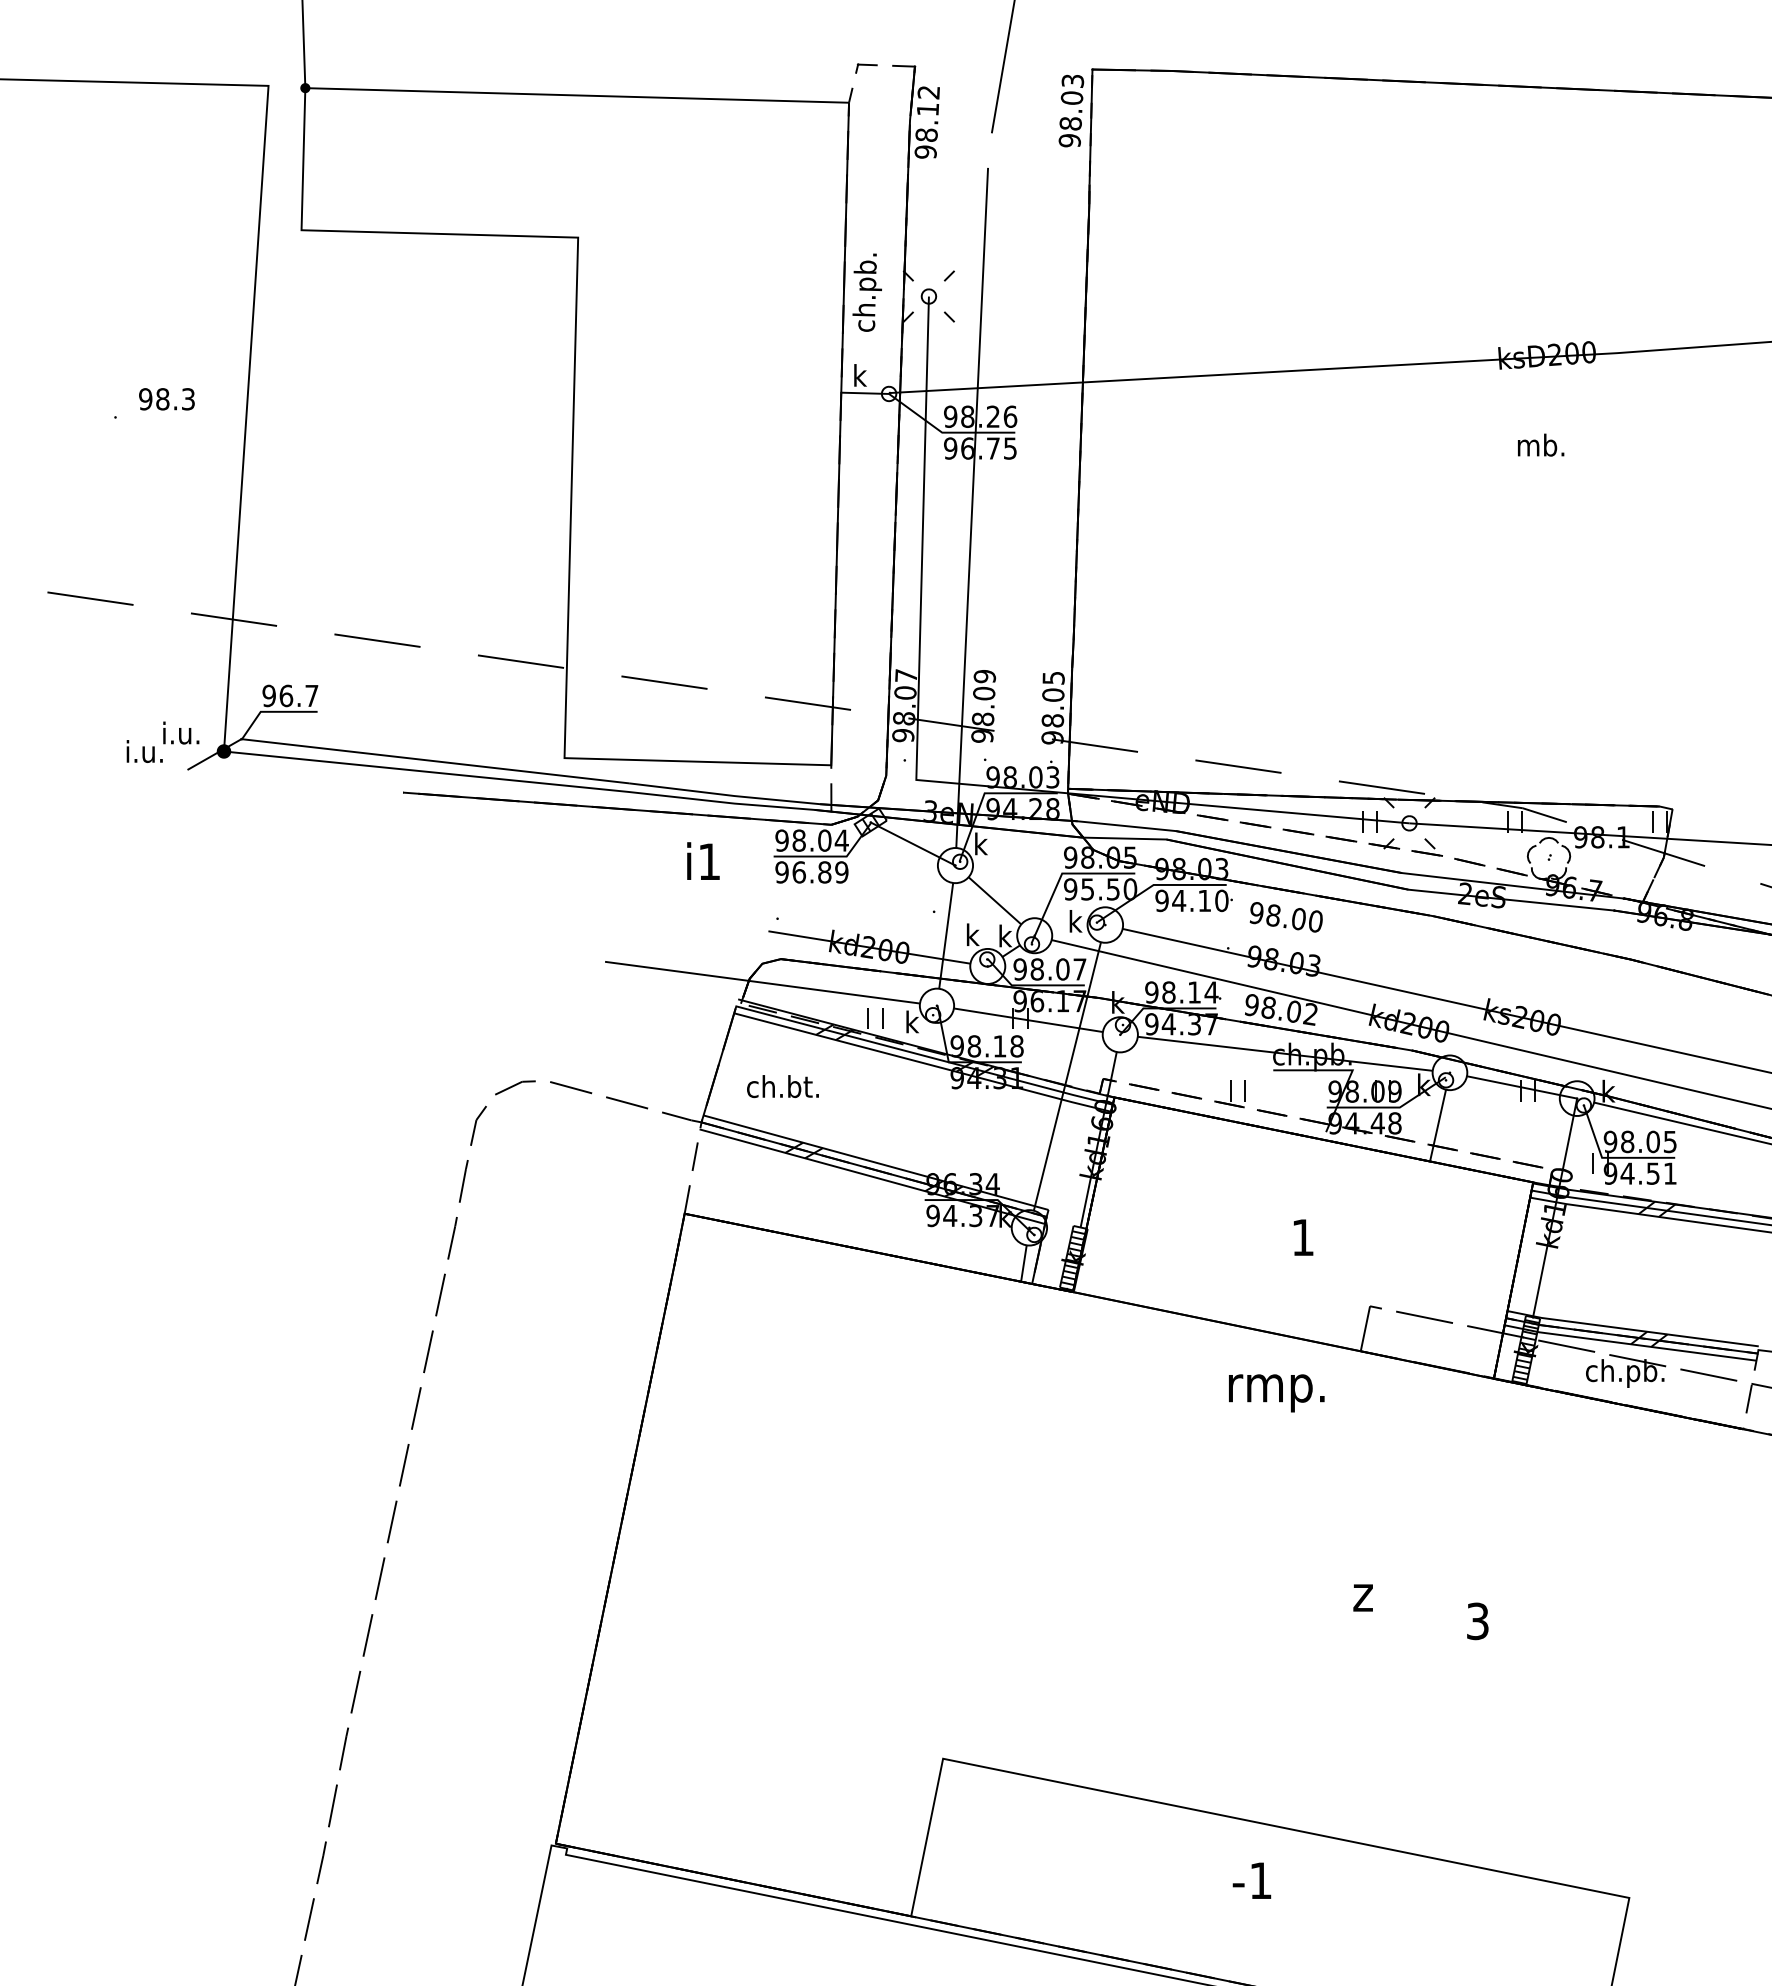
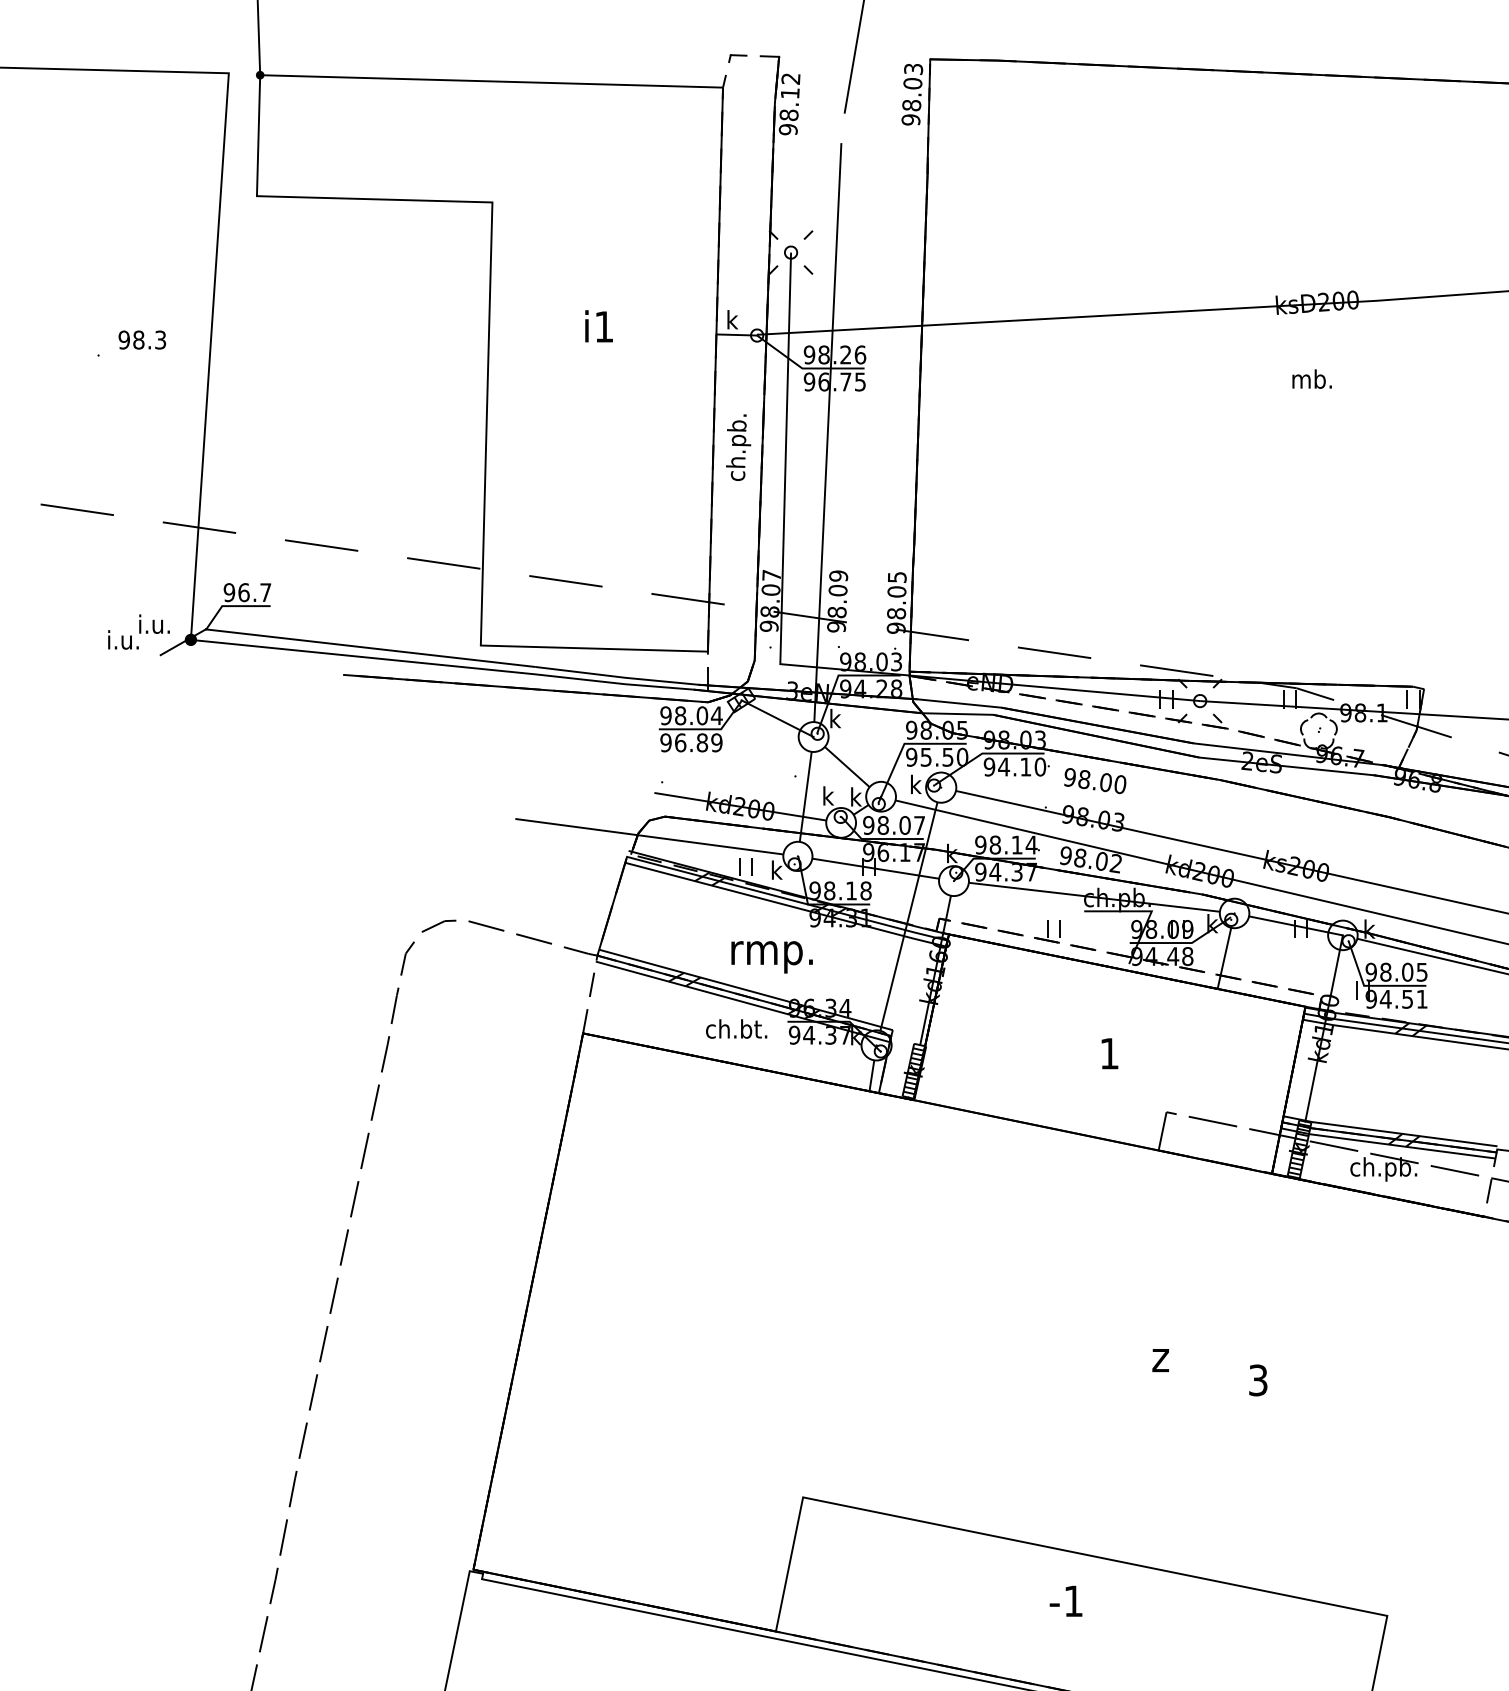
text: (866, 292) -> (737, 447), moved
text: (703, 860) -> (599, 325), moved
text: (782, 1086) -> (736, 1028), moved
text: (1276, 1393) -> (771, 957), moved

